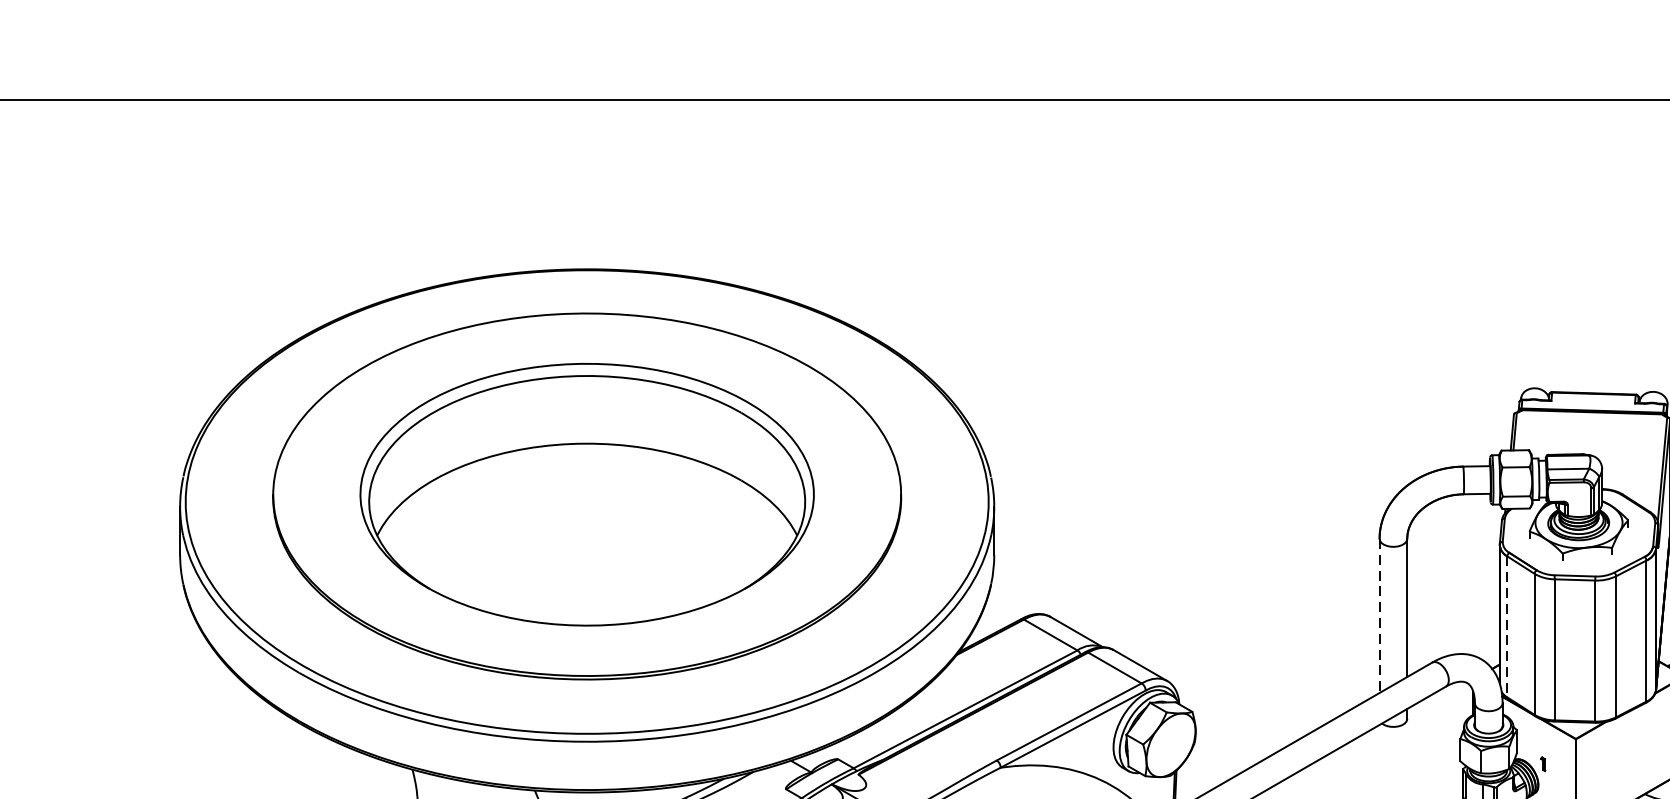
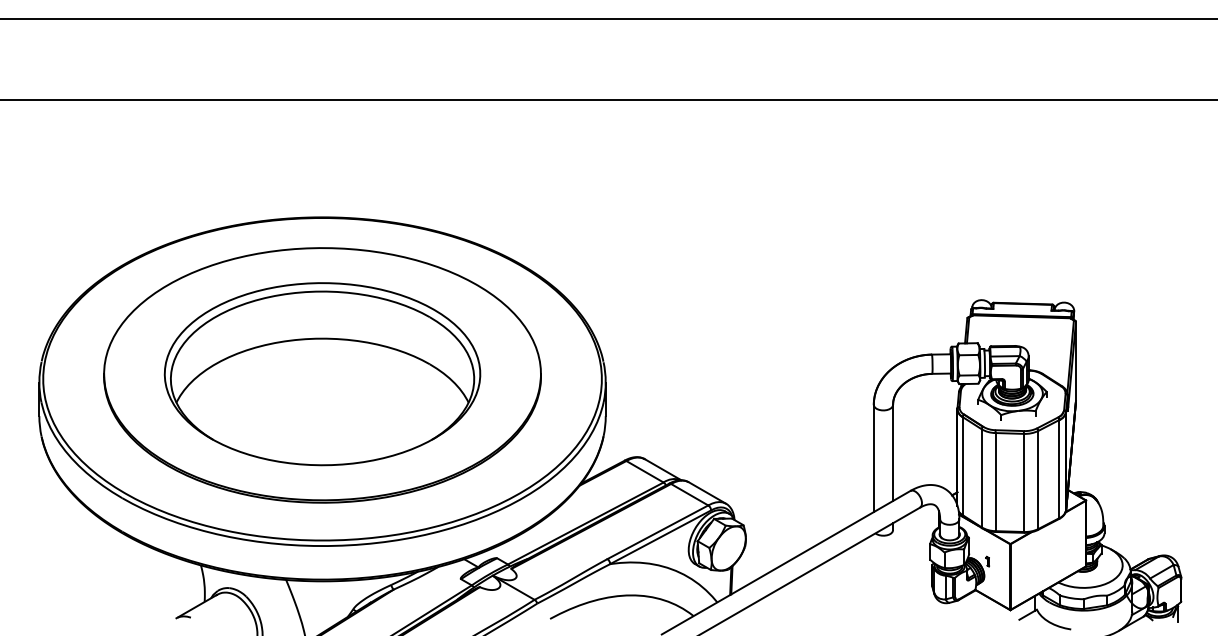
line: (1379, 615) -> (873, 458), dashed -> solid
line: (1507, 627) -> (962, 466), dashed -> solid

